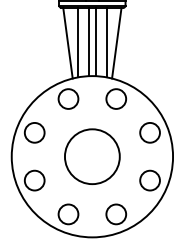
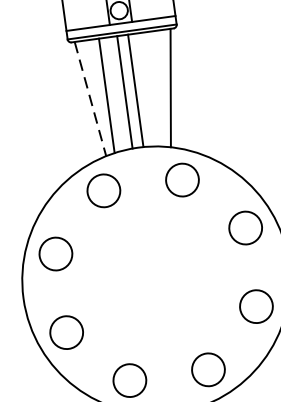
line: (106, 42) -> (153, 89), removed
line: (67, 43) -> (89, 99), solid -> dashed
circle: (92, 156) -> (156, 279), removed

